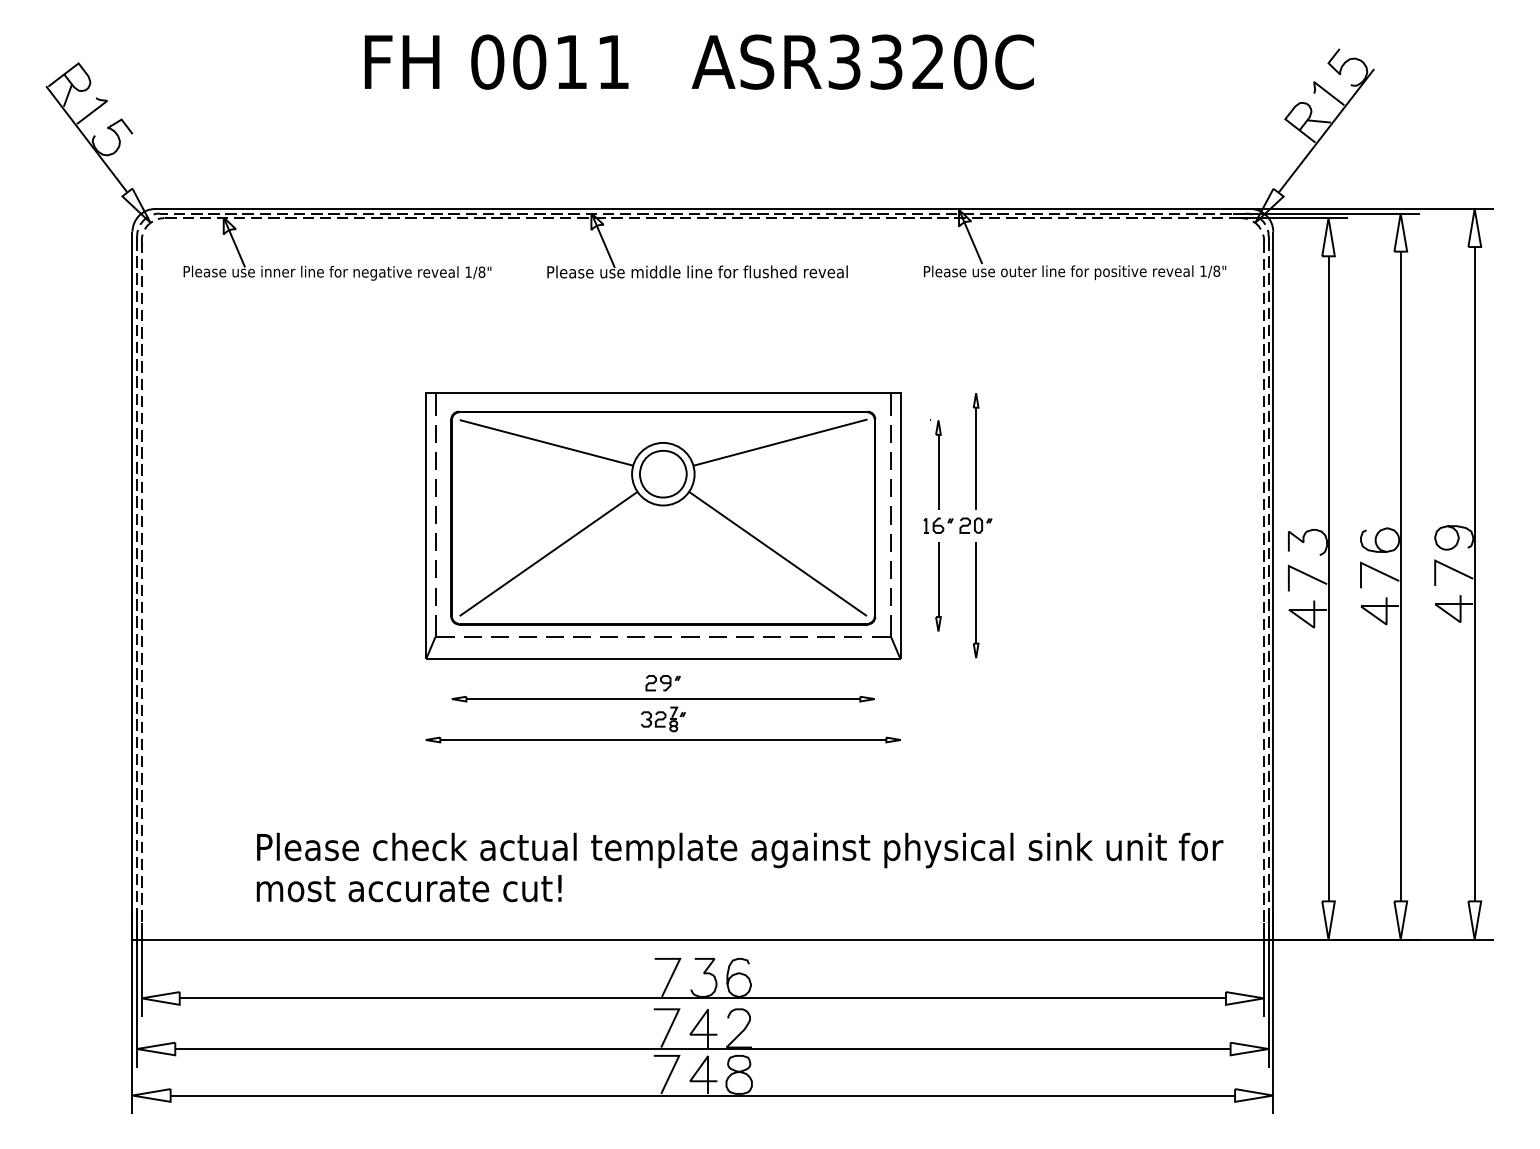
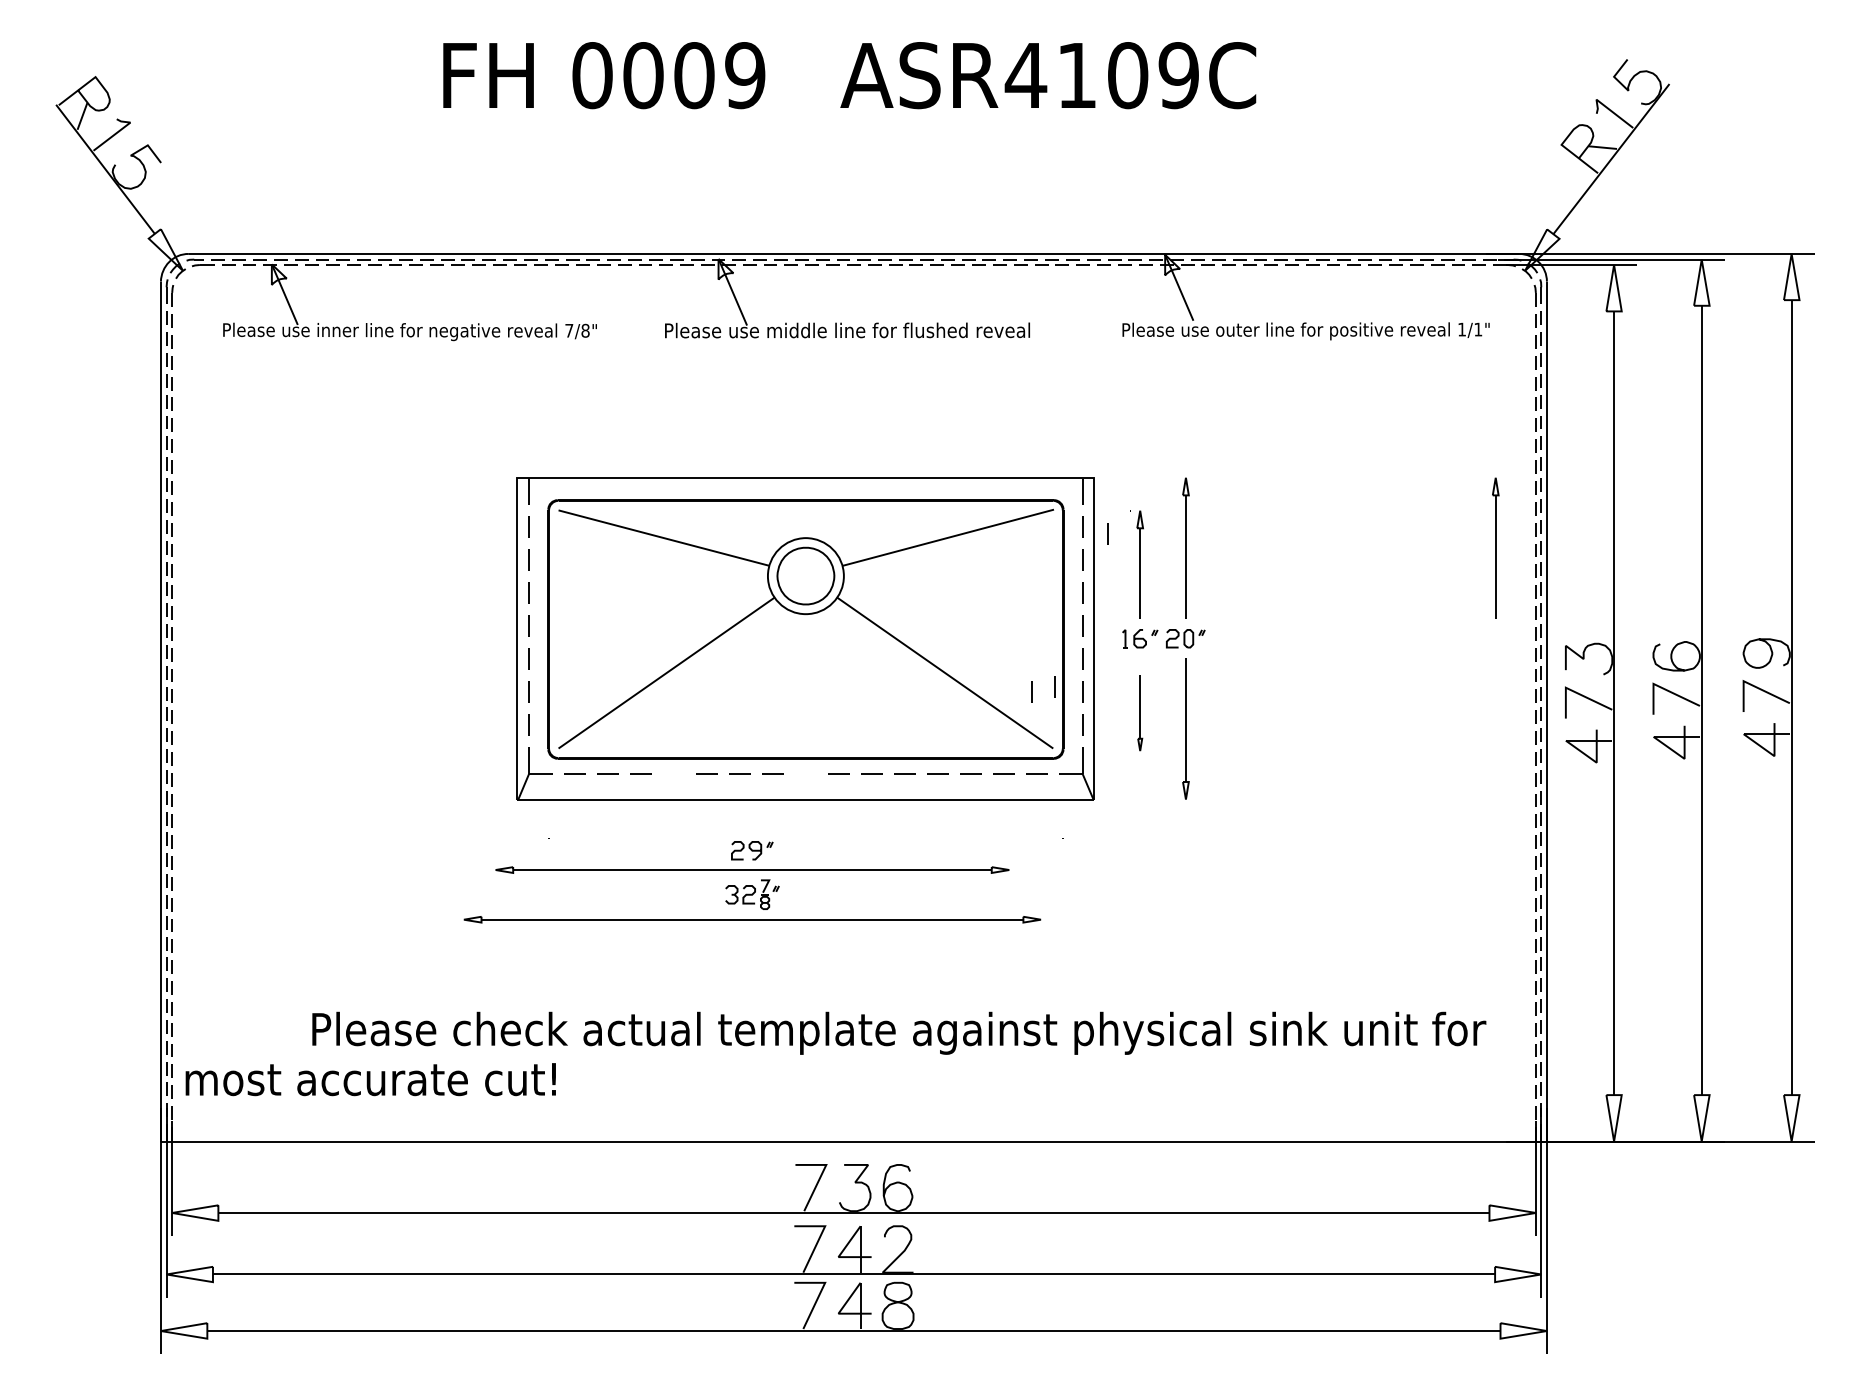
text: (592, 61) -> (719, 74), 0011 -> 0009
text: (907, 61) -> (1102, 74), ASR3320C -> ASR4109C
text: (1216, 270) -> (1477, 328), 1/8" -> 1/1"
text: (468, 271) -> (569, 329), 1/8" -> 7/8"
line: (911, 438) -> (1107, 532), added
part: (1231, 451) -> (1496, 548), added
line: (867, 565) -> (1053, 687), added
line: (848, 569) -> (1030, 691), added
part: (938, 586) -> (1140, 712), size x0.7
line: (554, 636) -> (673, 773), removed
line: (662, 636) -> (804, 773), removed
part: (662, 709) -> (751, 882), moved
text: (408, 888) -> (369, 1079), moved

